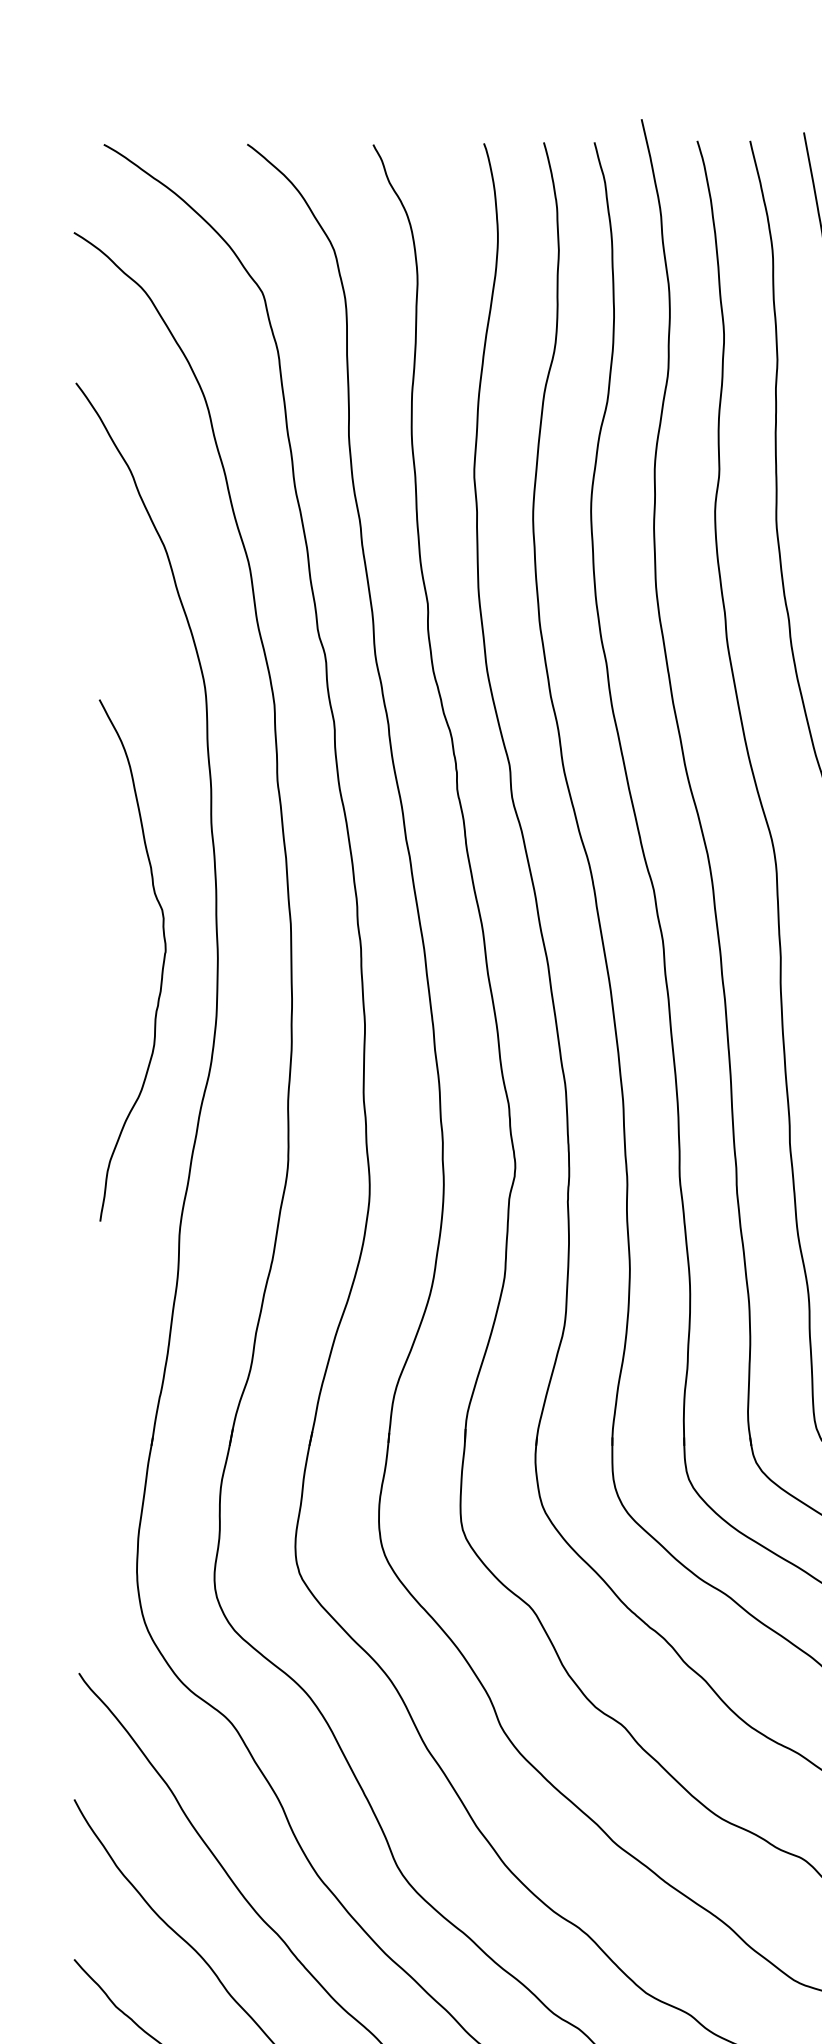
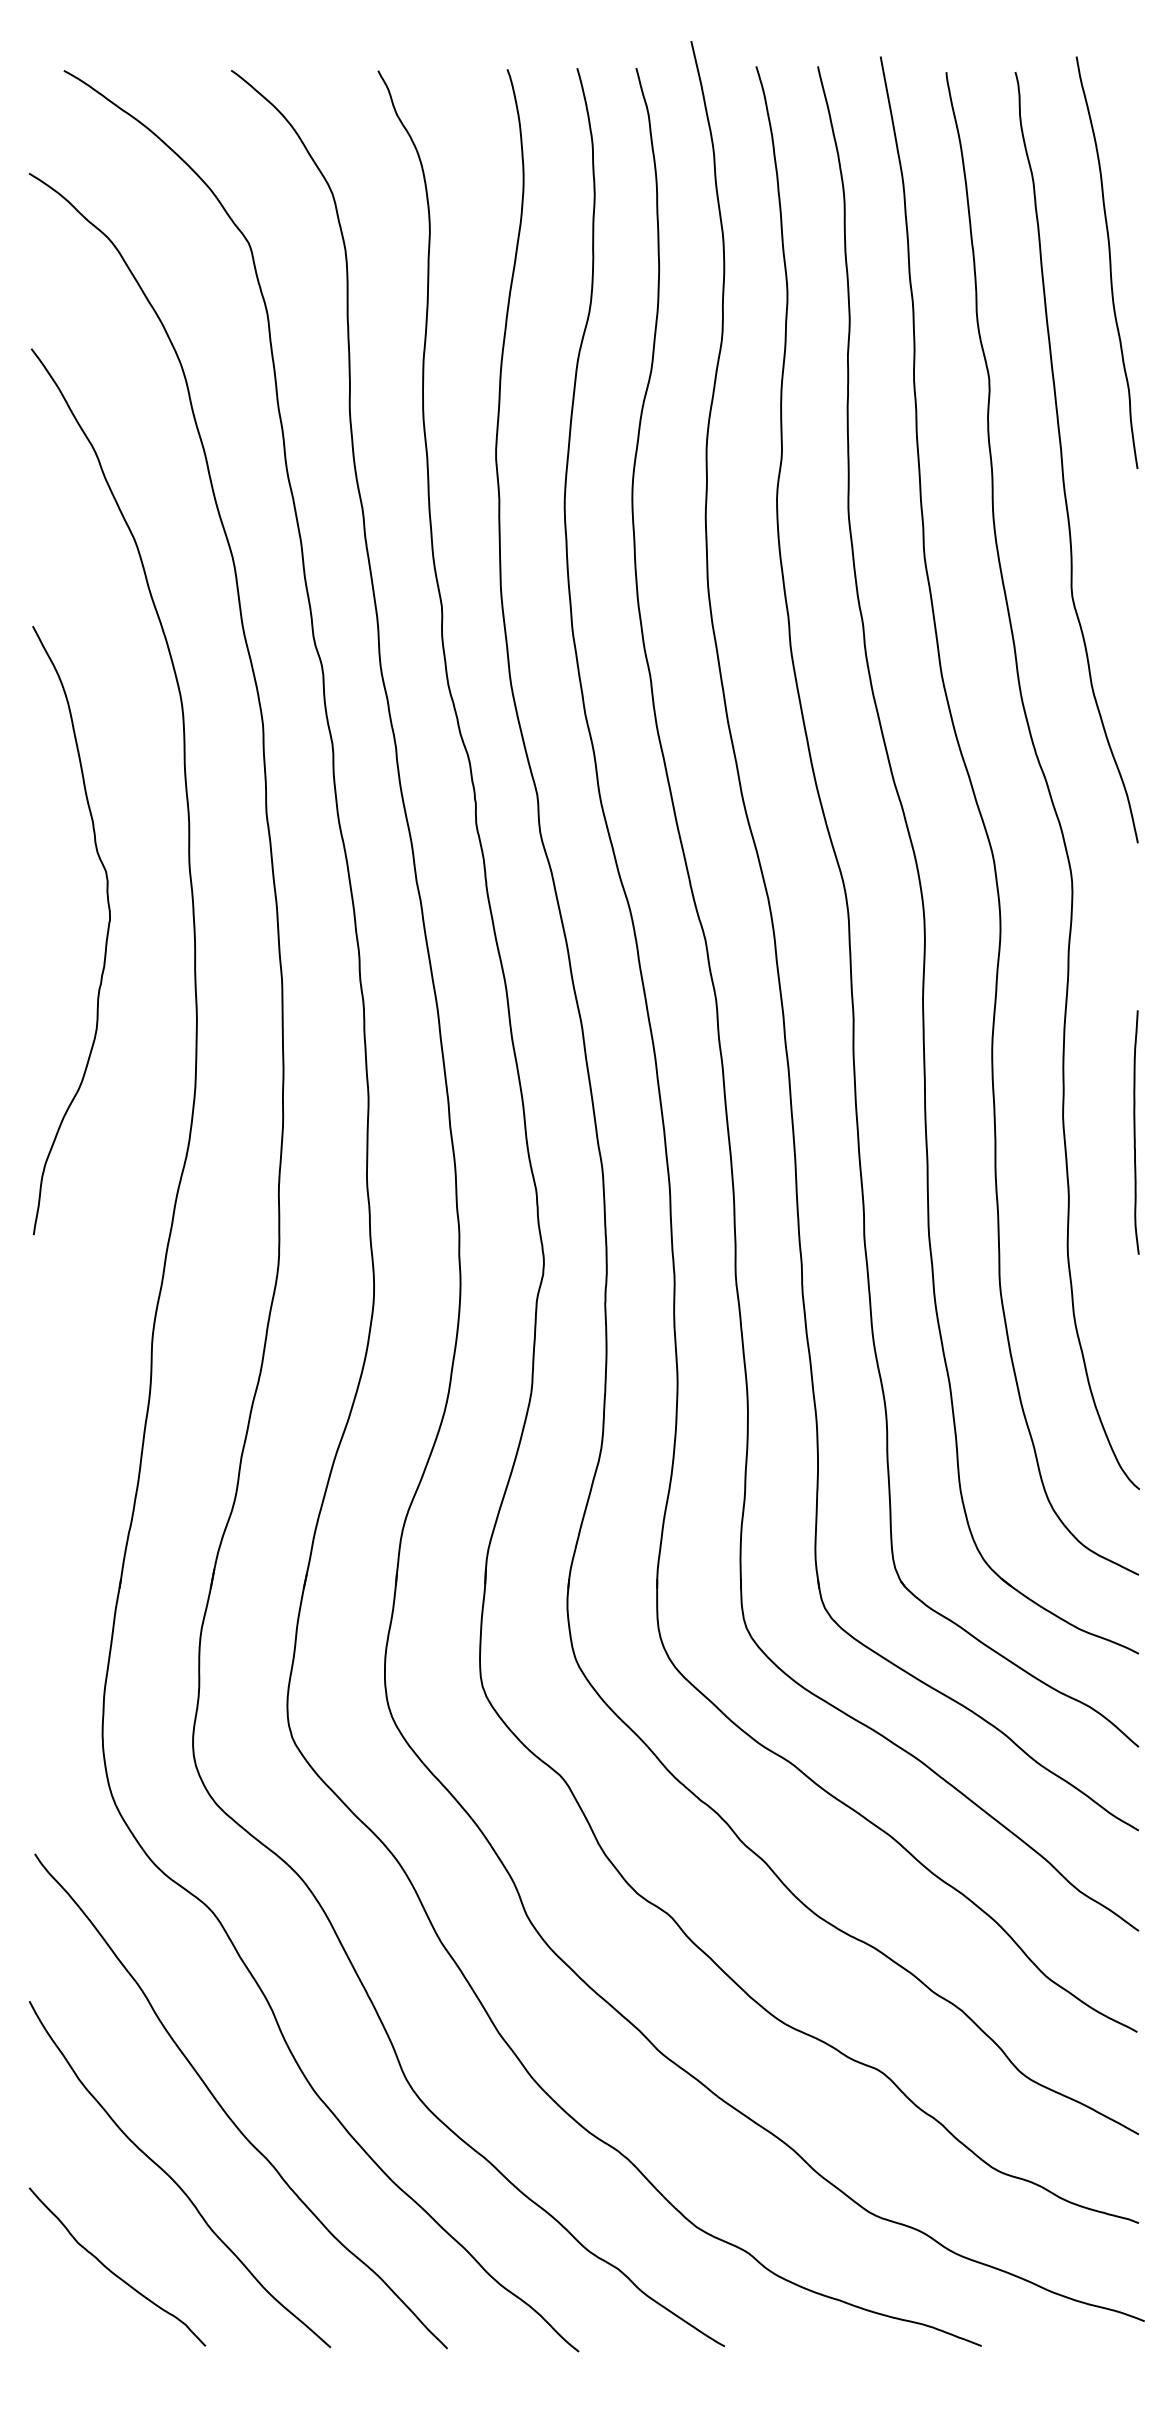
curve: (162, 963) -> (106, 934), moved

